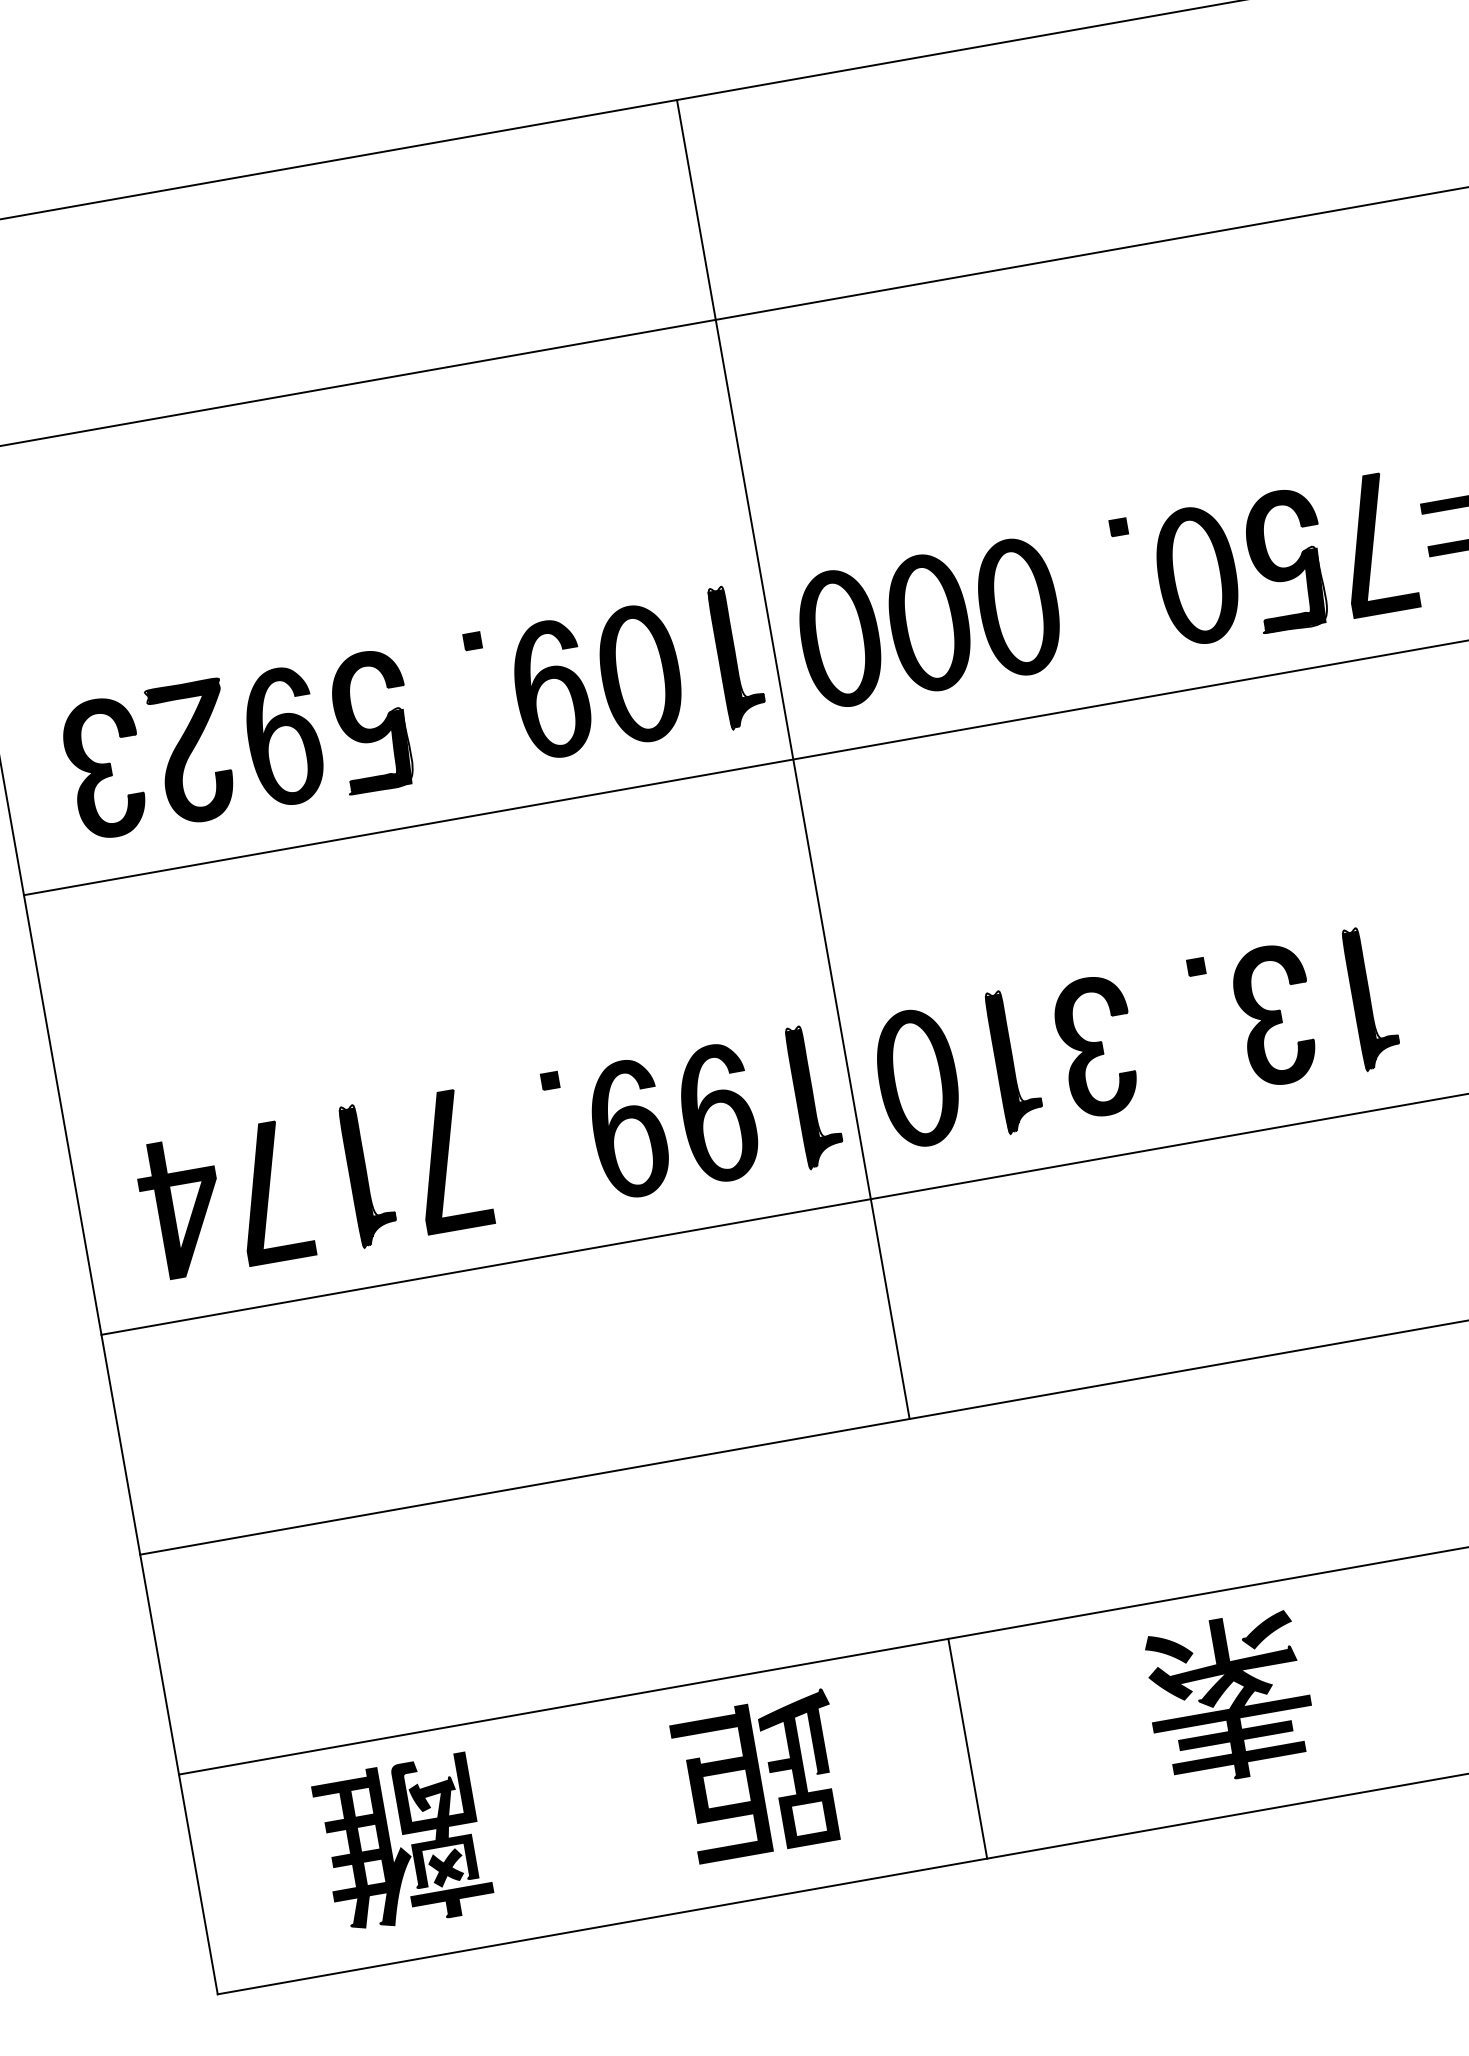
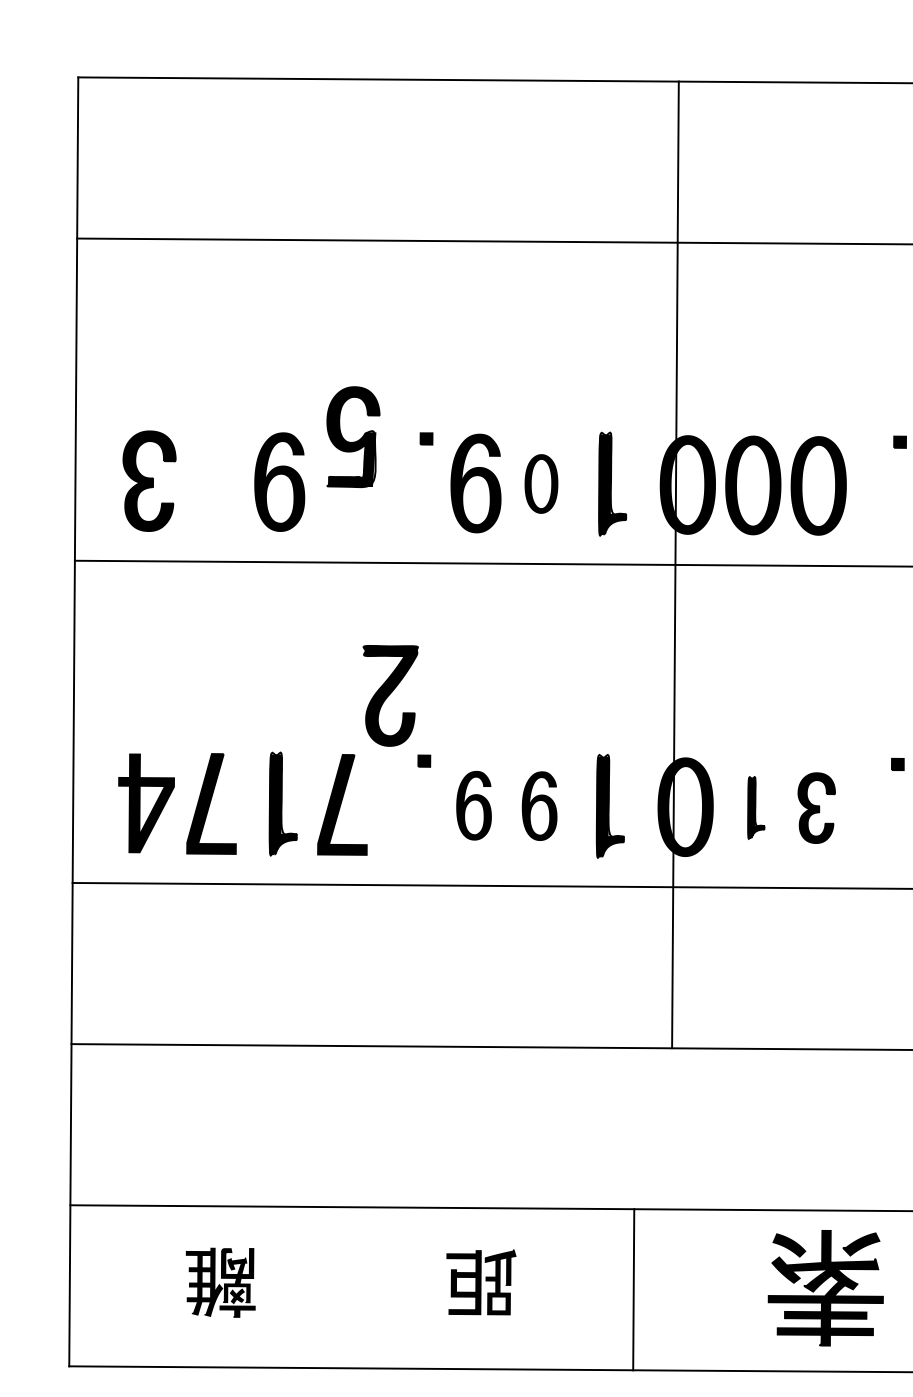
part: (640, 673) -> (541, 483), size x0.6
part: (372, 723) -> (352, 438), moved
part: (188, 749) -> (387, 693), moved
line: (793, 759) -> (675, 564), moved
part: (1095, 1046) -> (815, 807), size x0.7
part: (1013, 1062) -> (755, 808), size x0.6
part: (719, 1112) -> (540, 805), size x0.7
part: (629, 1128) -> (474, 805), size x0.7
part: (754, 1776) -> (478, 1281), size x0.6
part: (402, 1839) -> (220, 1280), size x0.6

